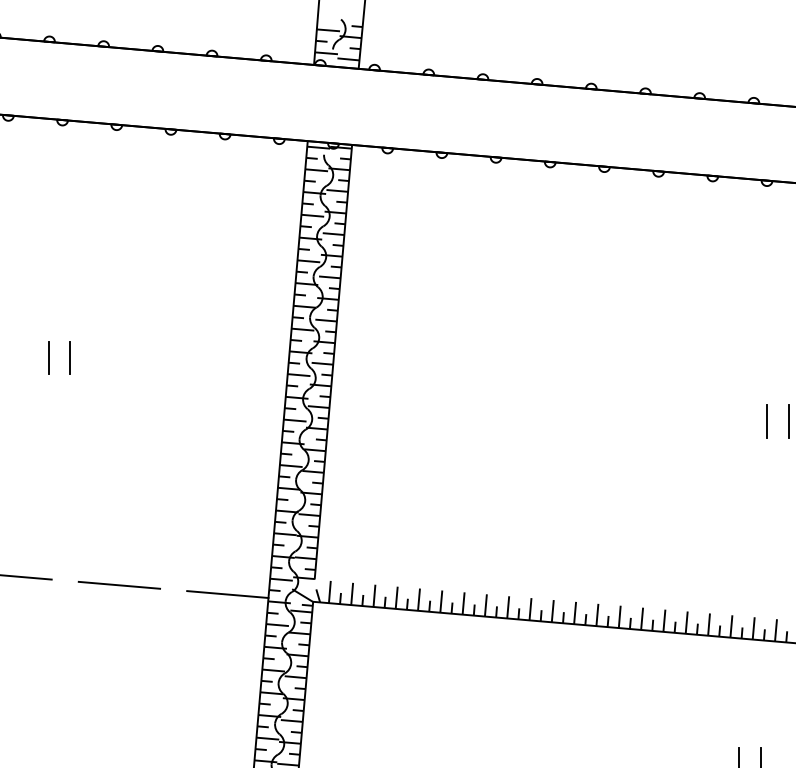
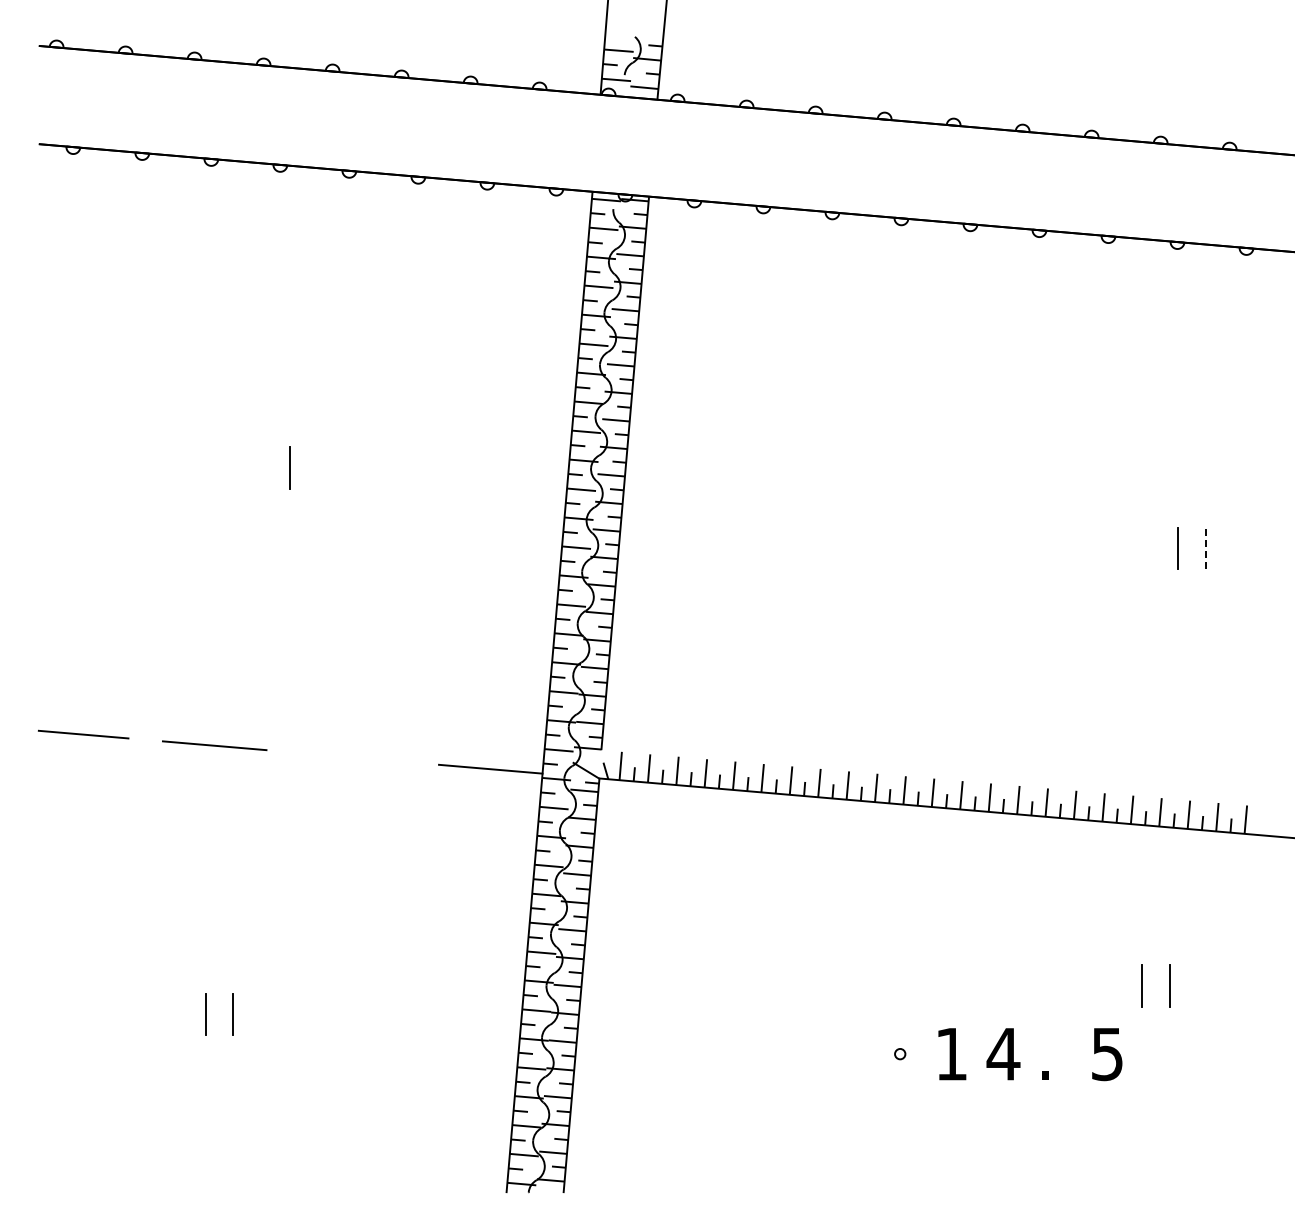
line: (48, 357) -> (262, 467), removed
line: (789, 421) -> (1205, 548), solid -> dashed
line: (119, 585) -> (352, 757), removed

